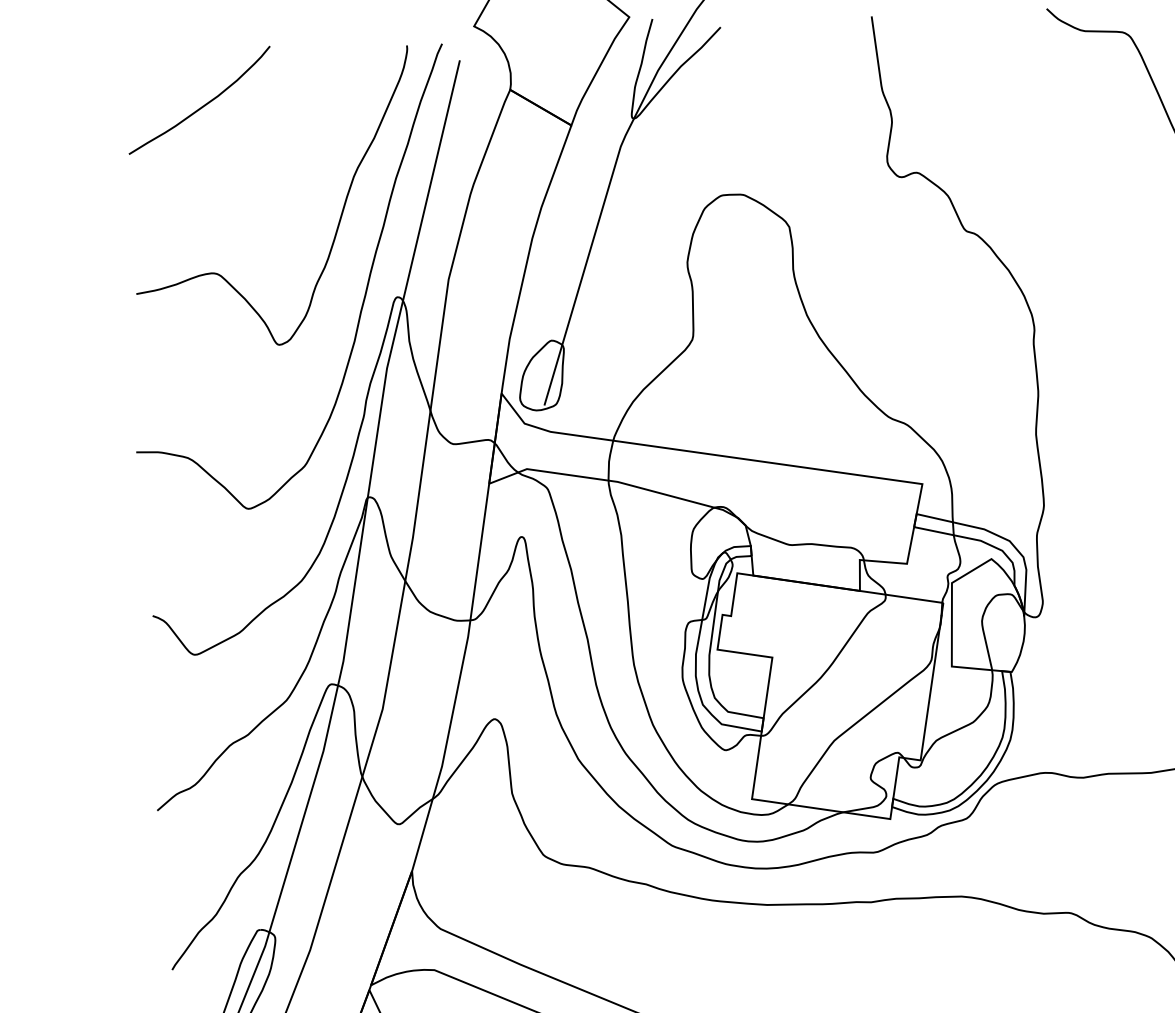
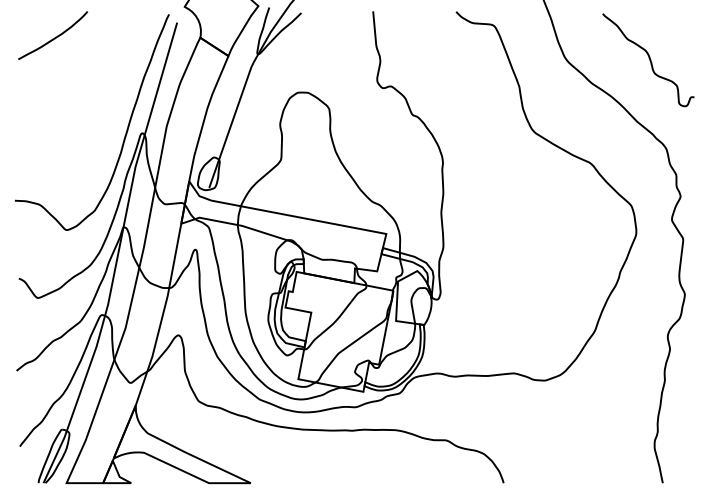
curve: (339, 213) -> (116, 92), removed

